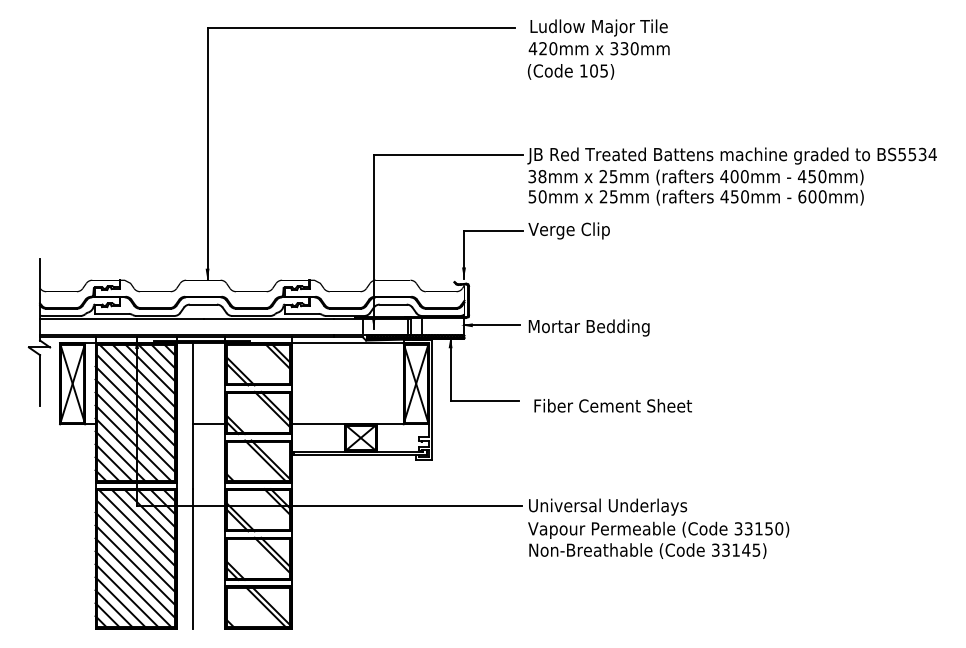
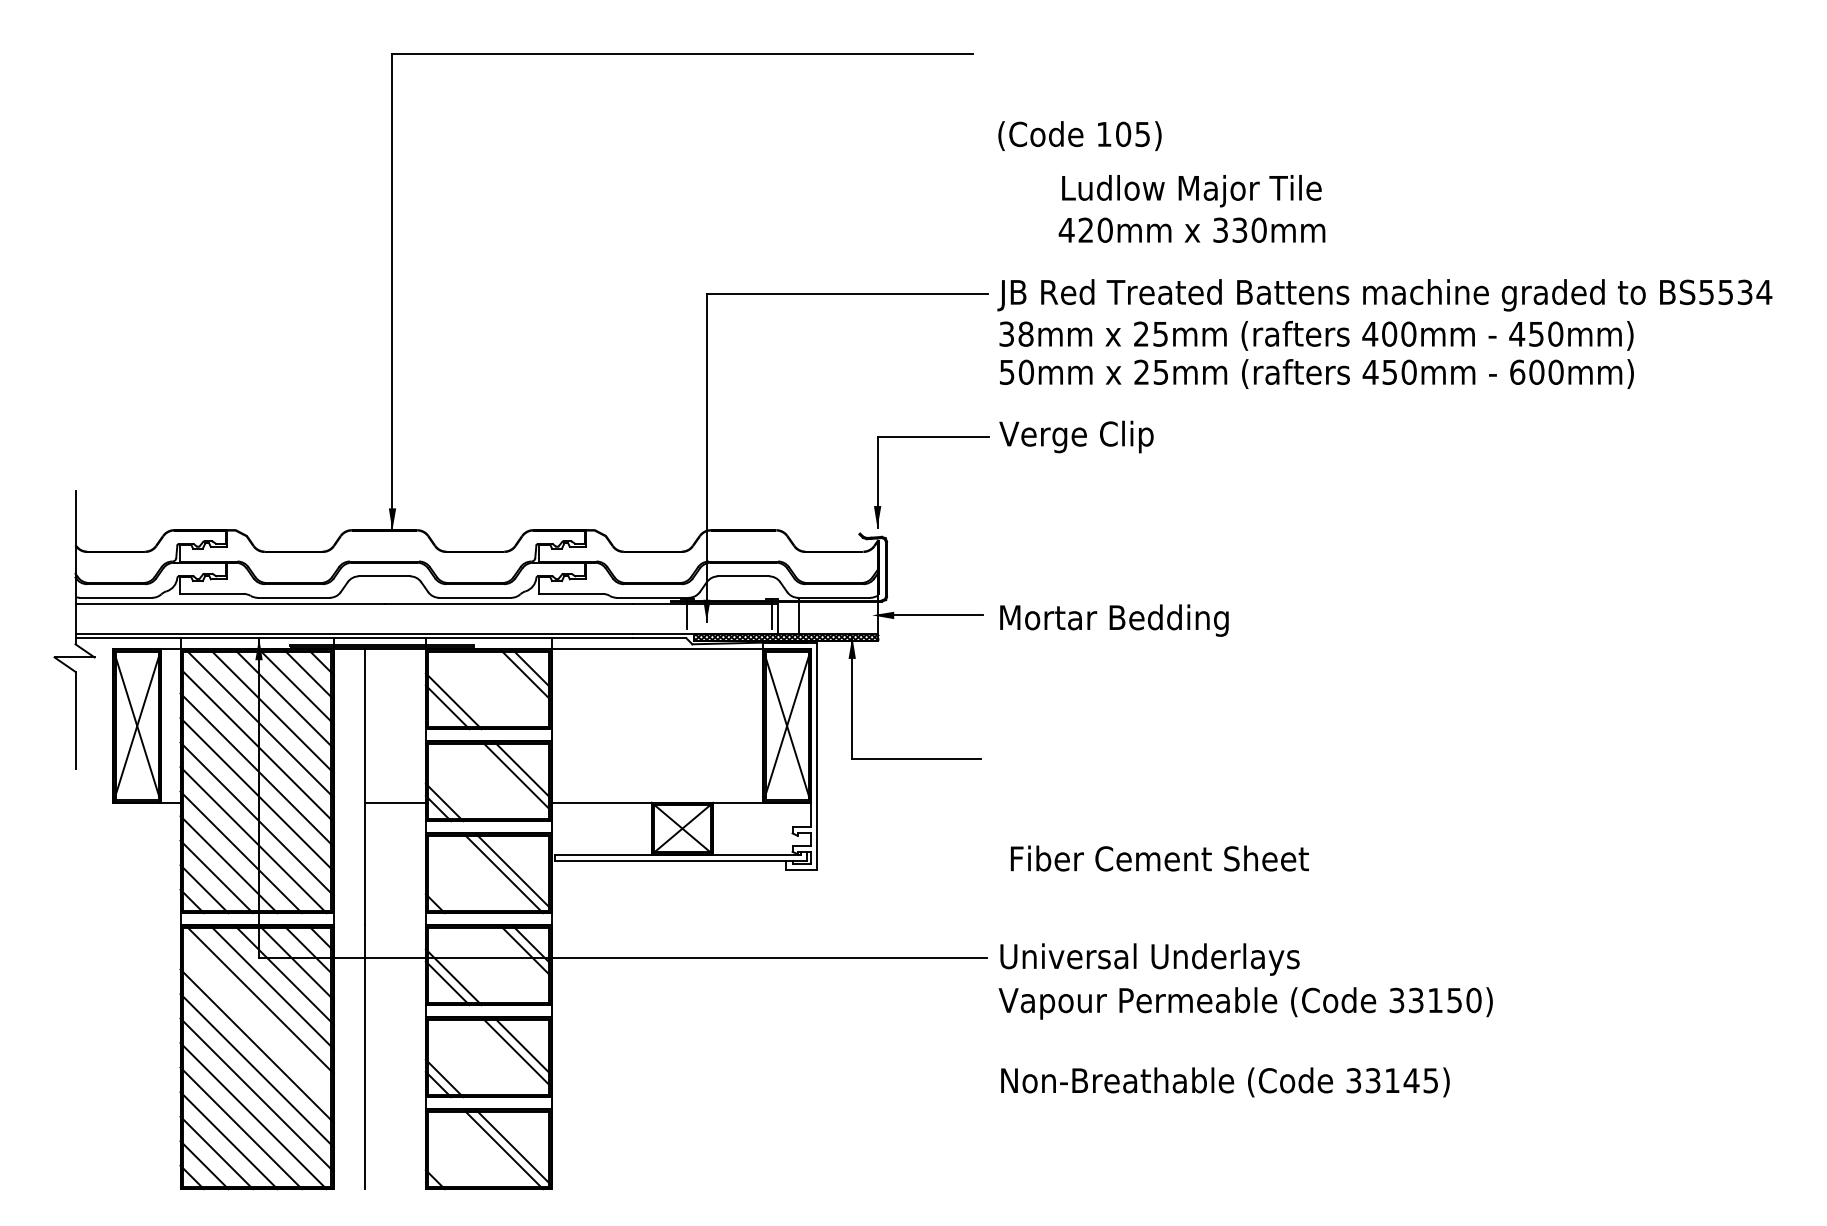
text: (598, 37) -> (1190, 209), moved
text: (612, 405) -> (1158, 857), moved
line: (136, 540) -> (257, 1022), removed
text: (647, 550) -> (1224, 1081), moved

